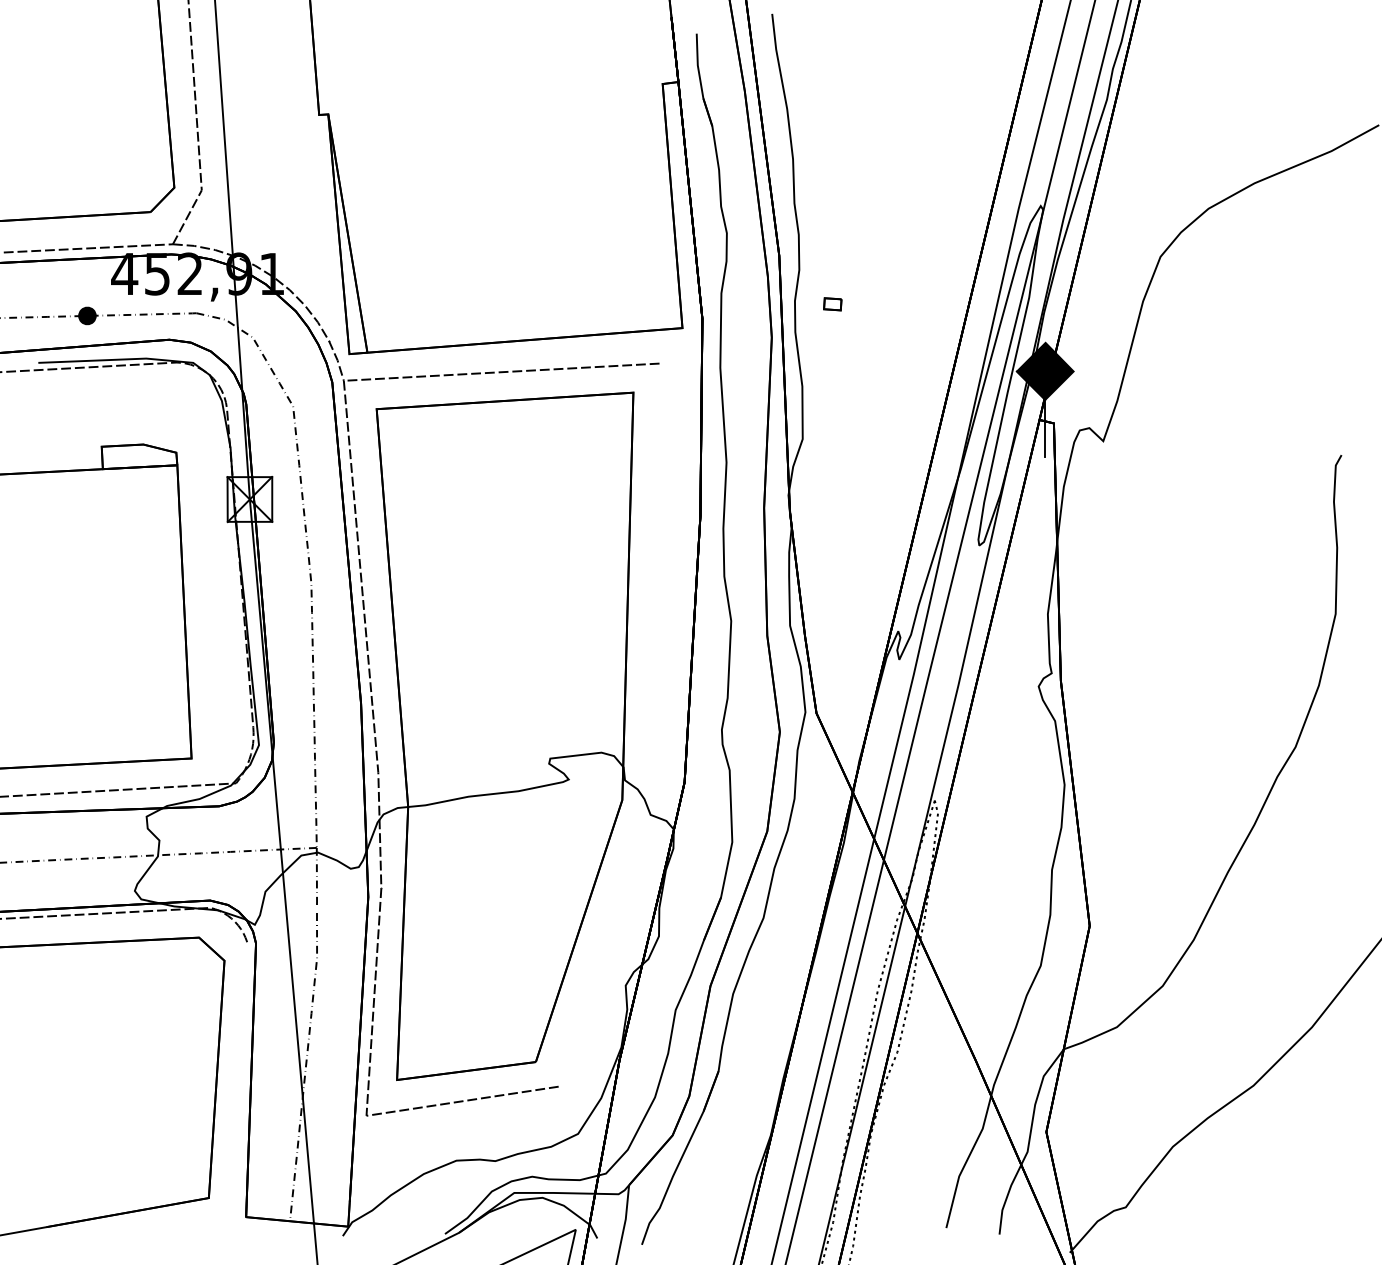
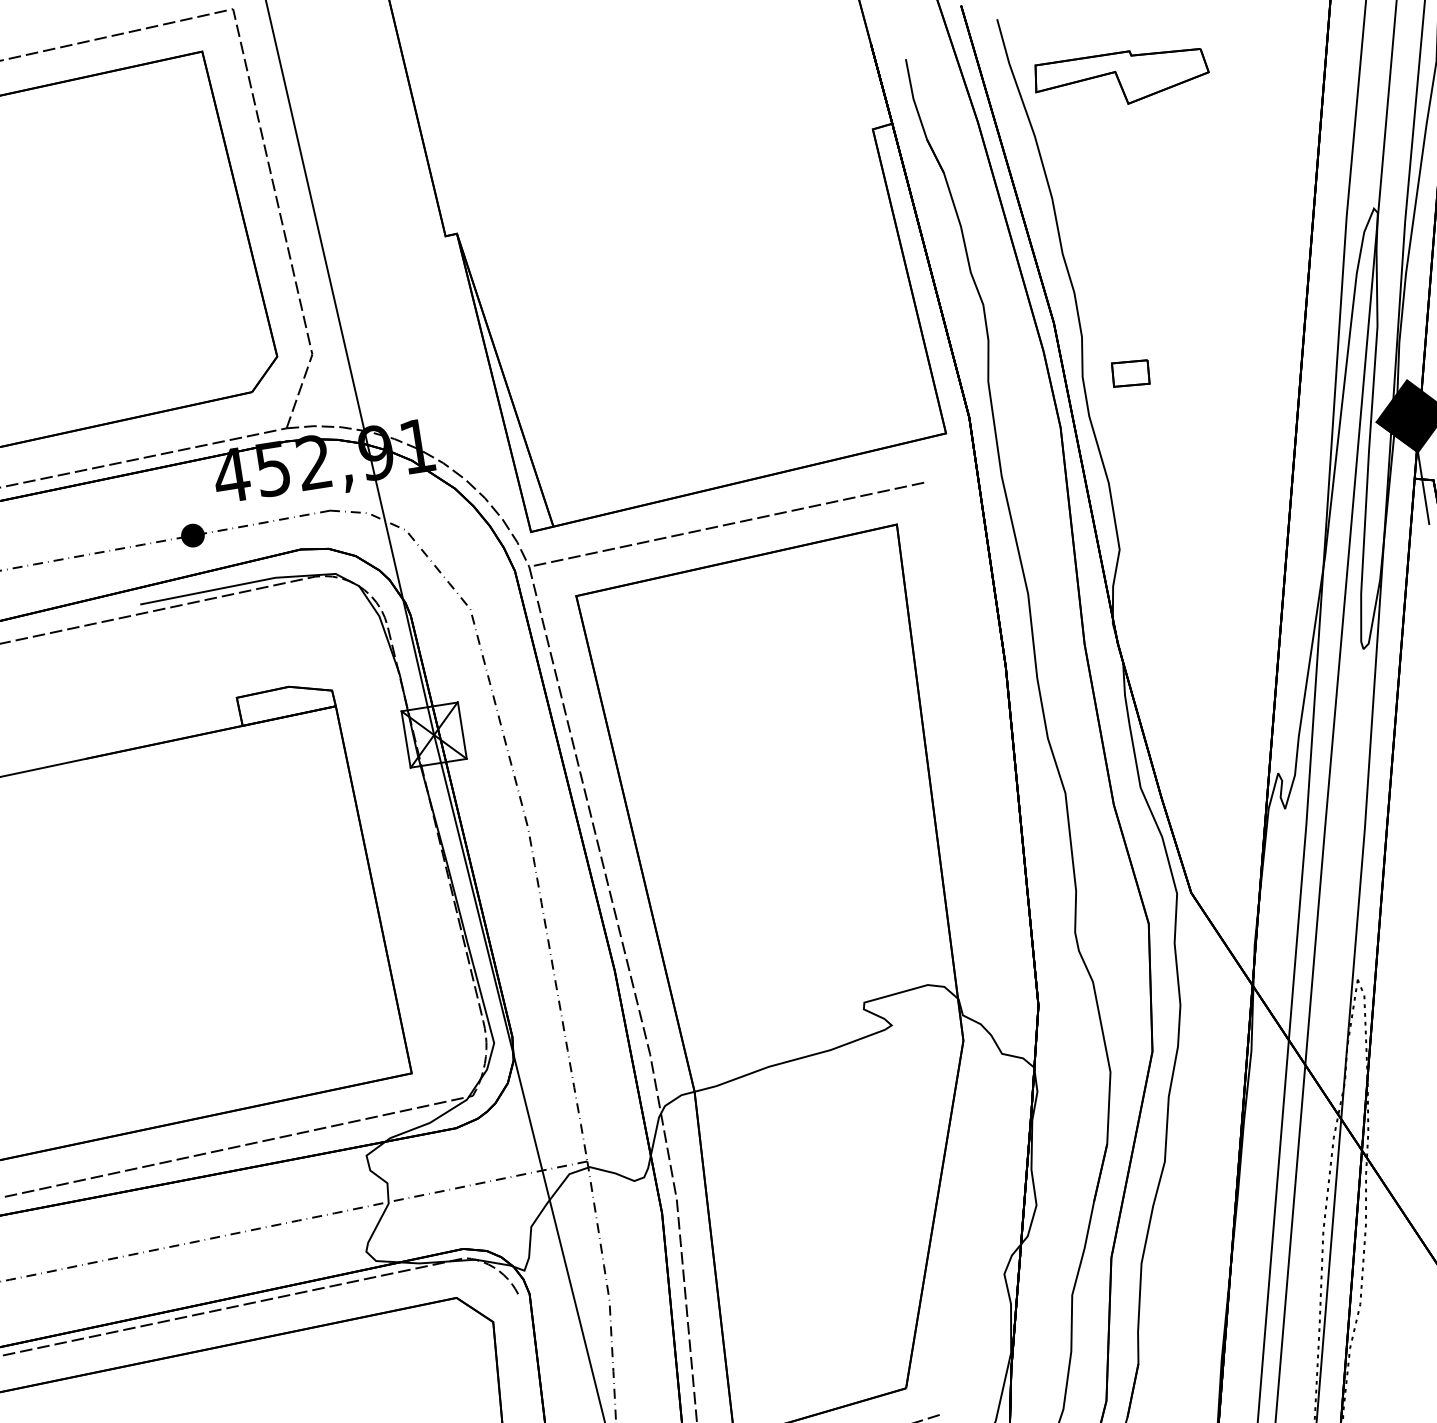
part: (861, 74) -> (1121, 78), added
part: (832, 304) -> (1130, 373), size x1.67

